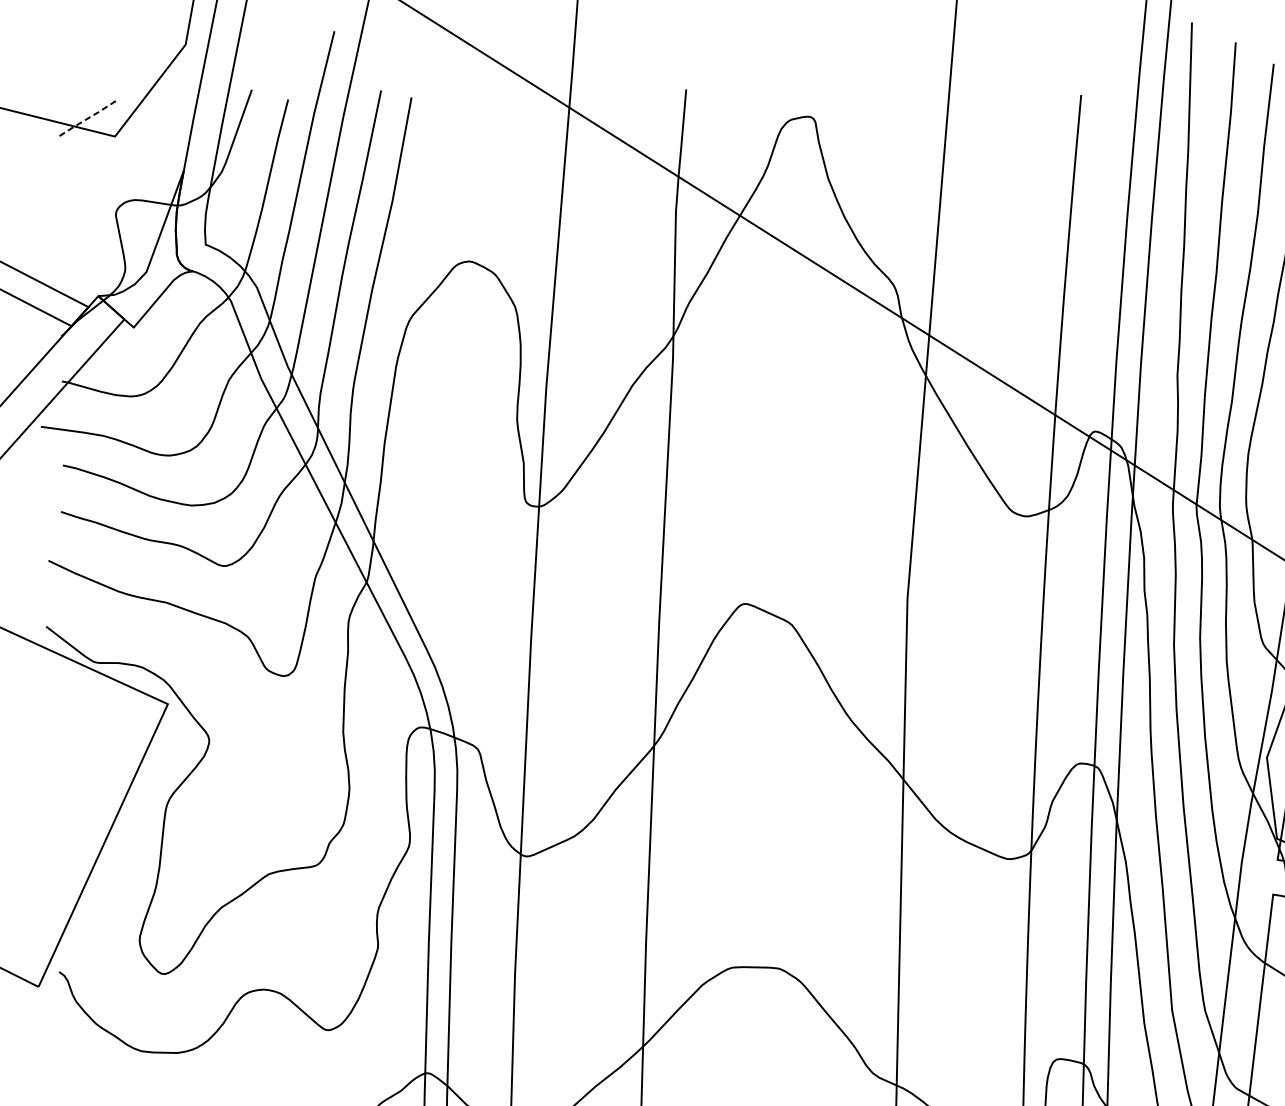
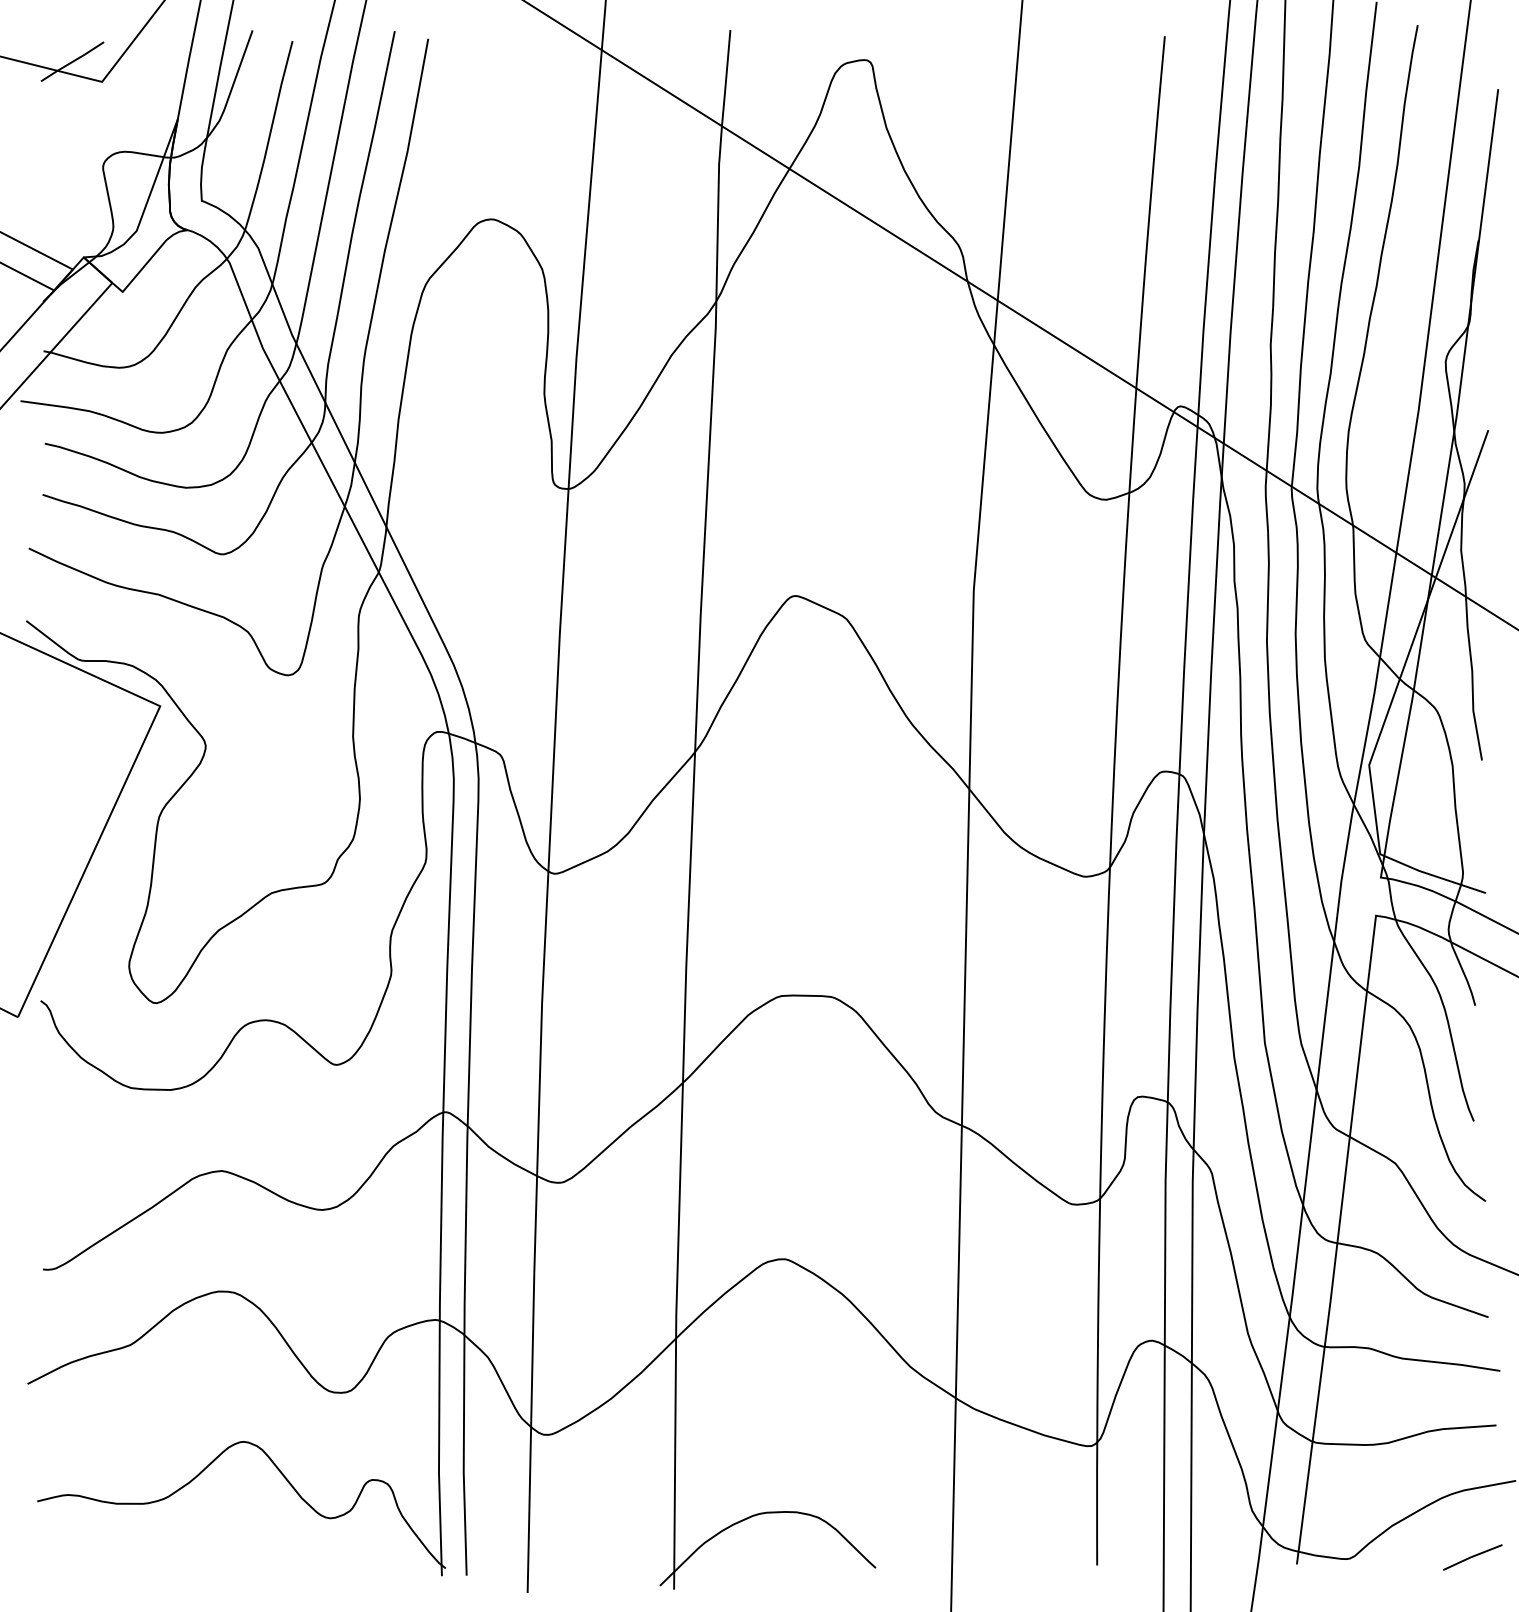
line: (88, 118) -> (72, 62), dashed -> solid

